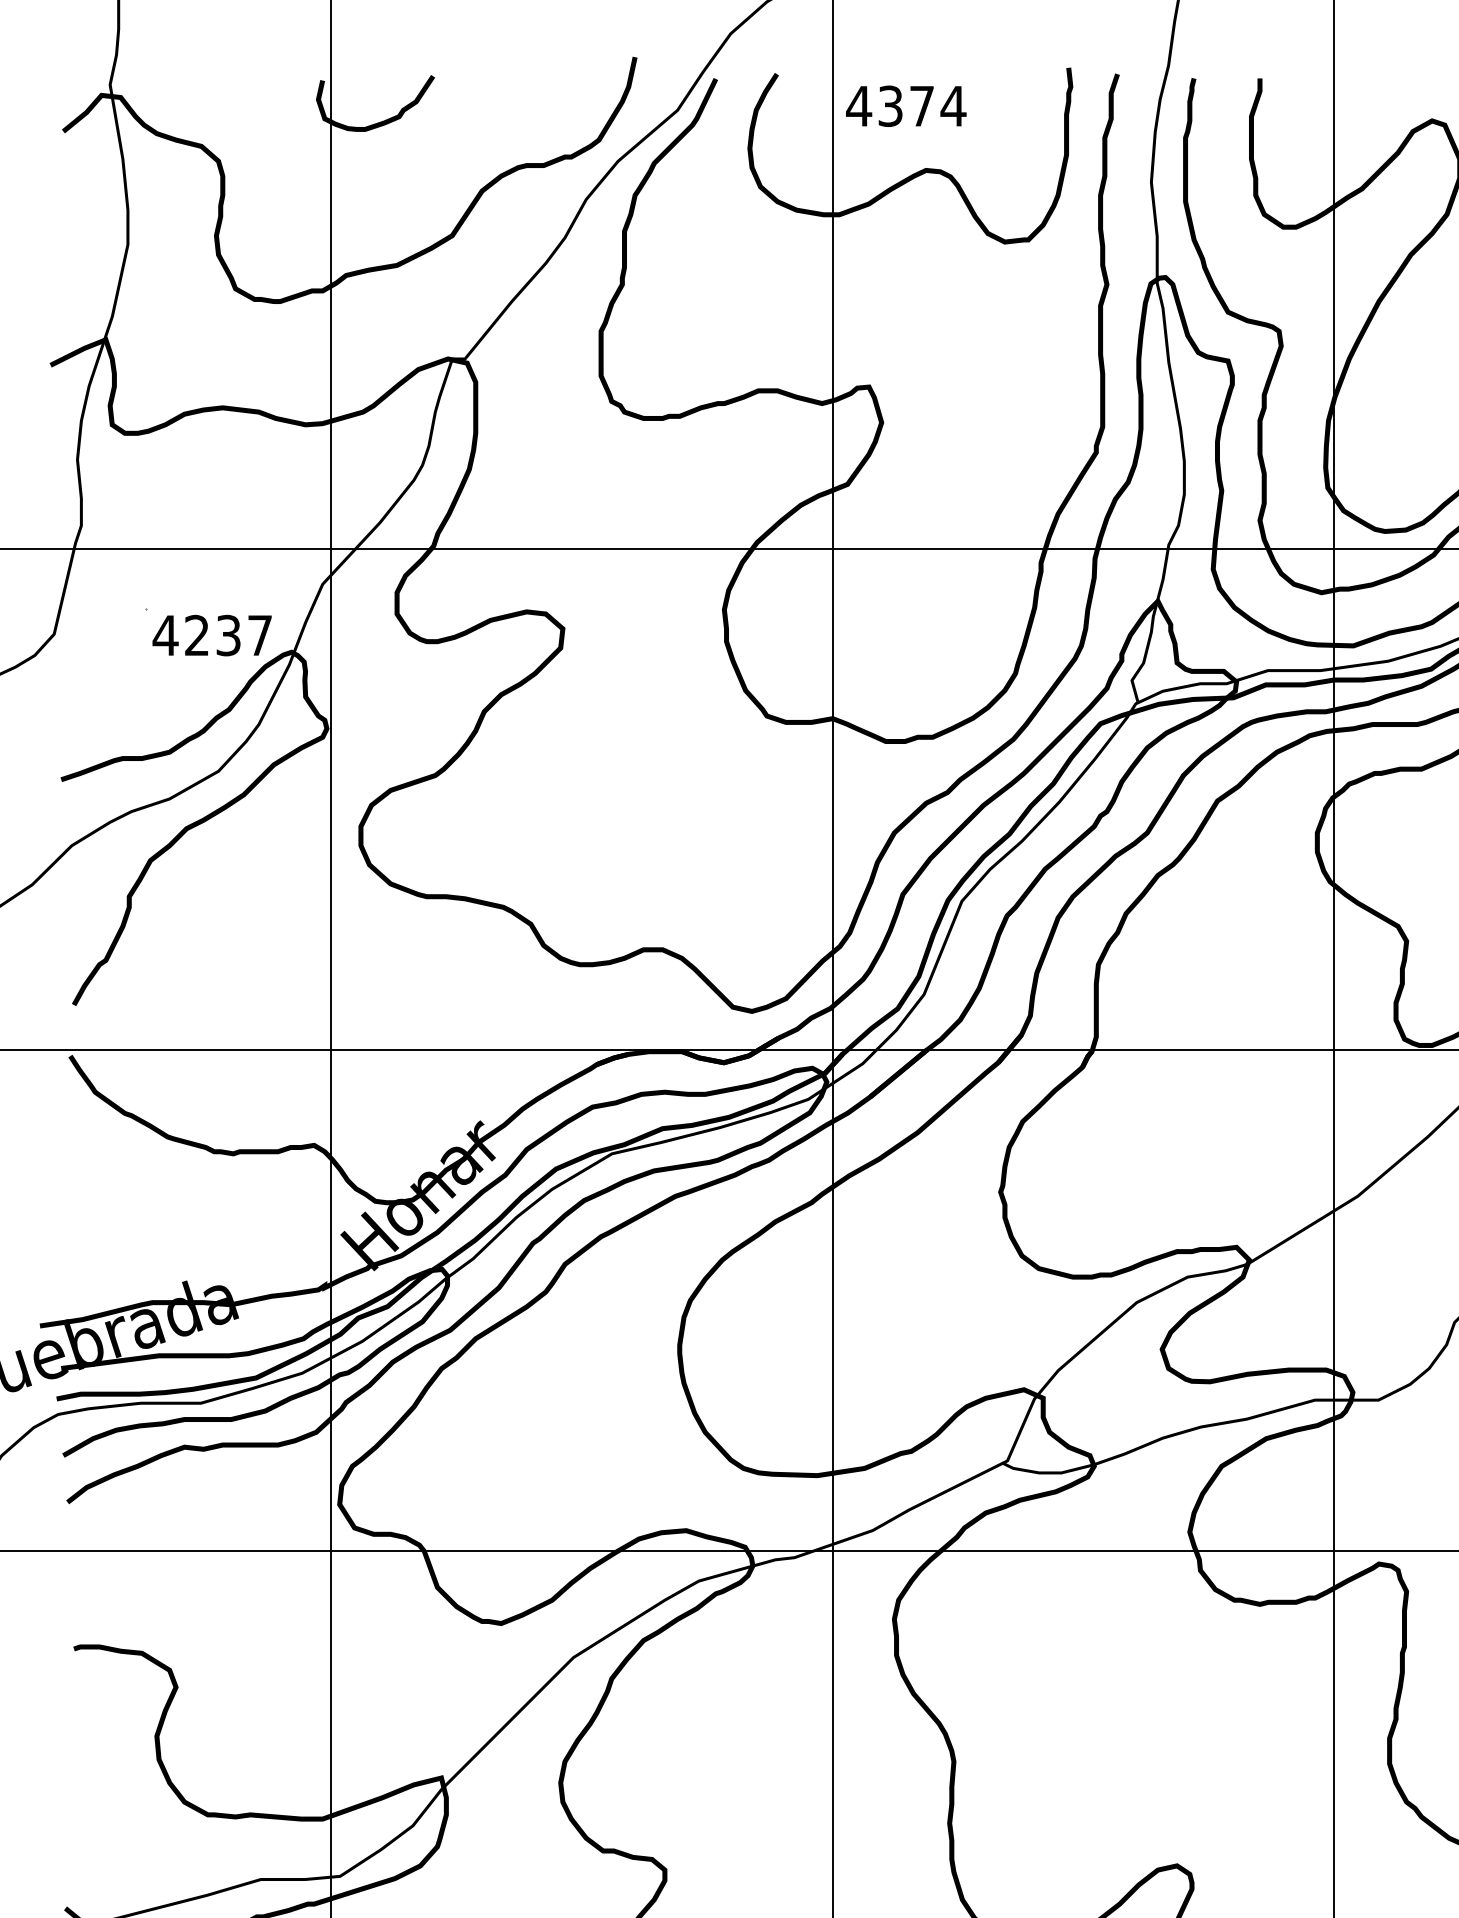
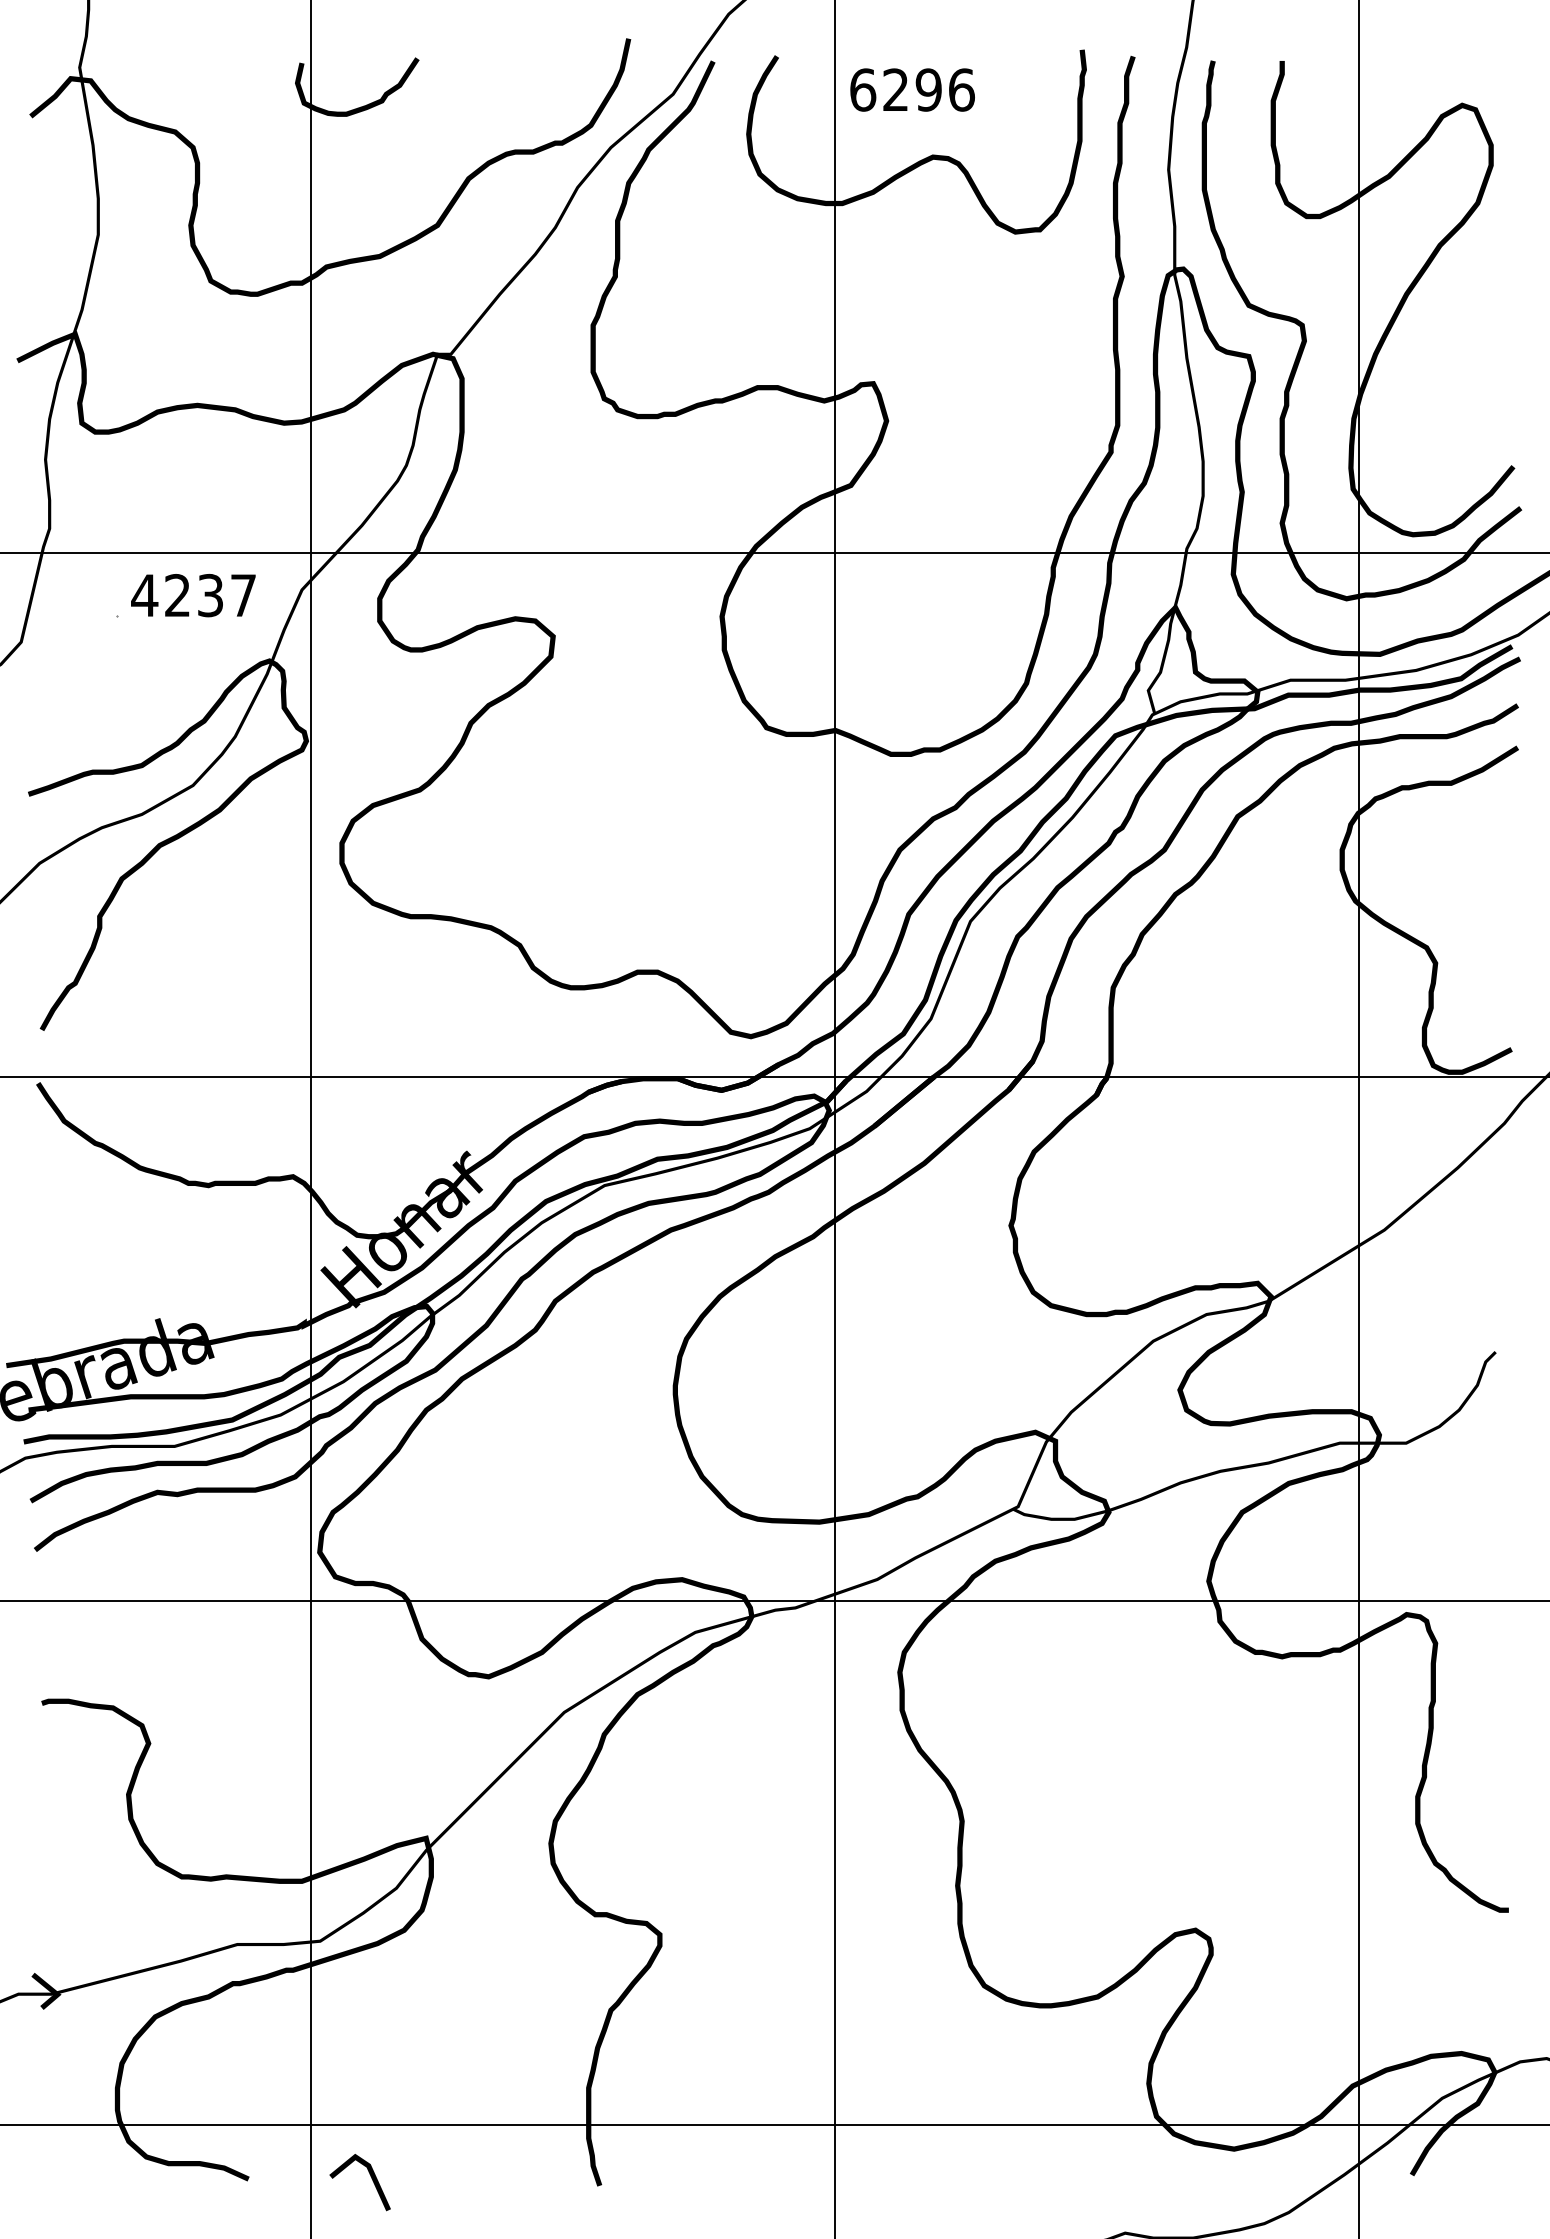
text: (906, 105) -> (912, 89), 4374 -> 6296
text: (212, 635) -> (193, 595), moved

